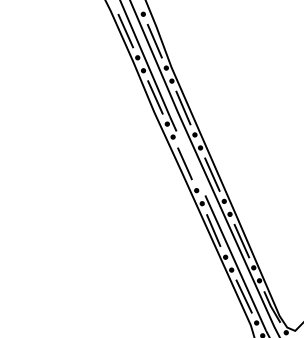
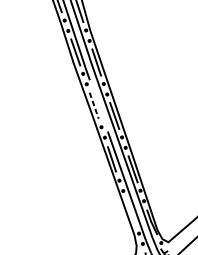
line: (185, 164) -> (94, 106), solid -> dashed
line: (243, 296) -> (130, 212), removed

